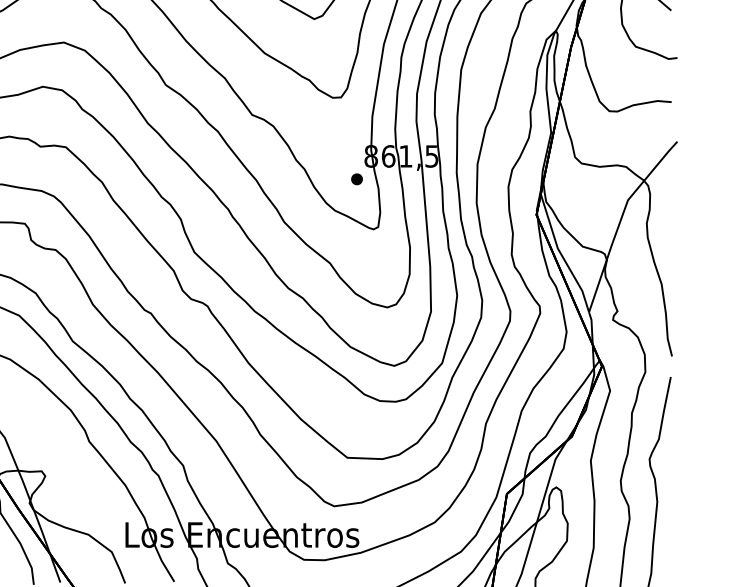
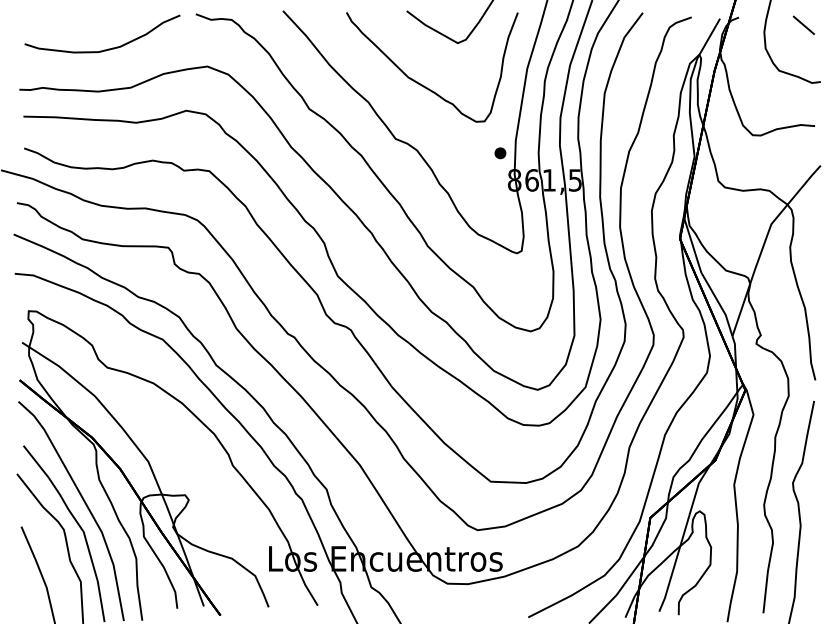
part: (357, 179) -> (500, 153), moved

